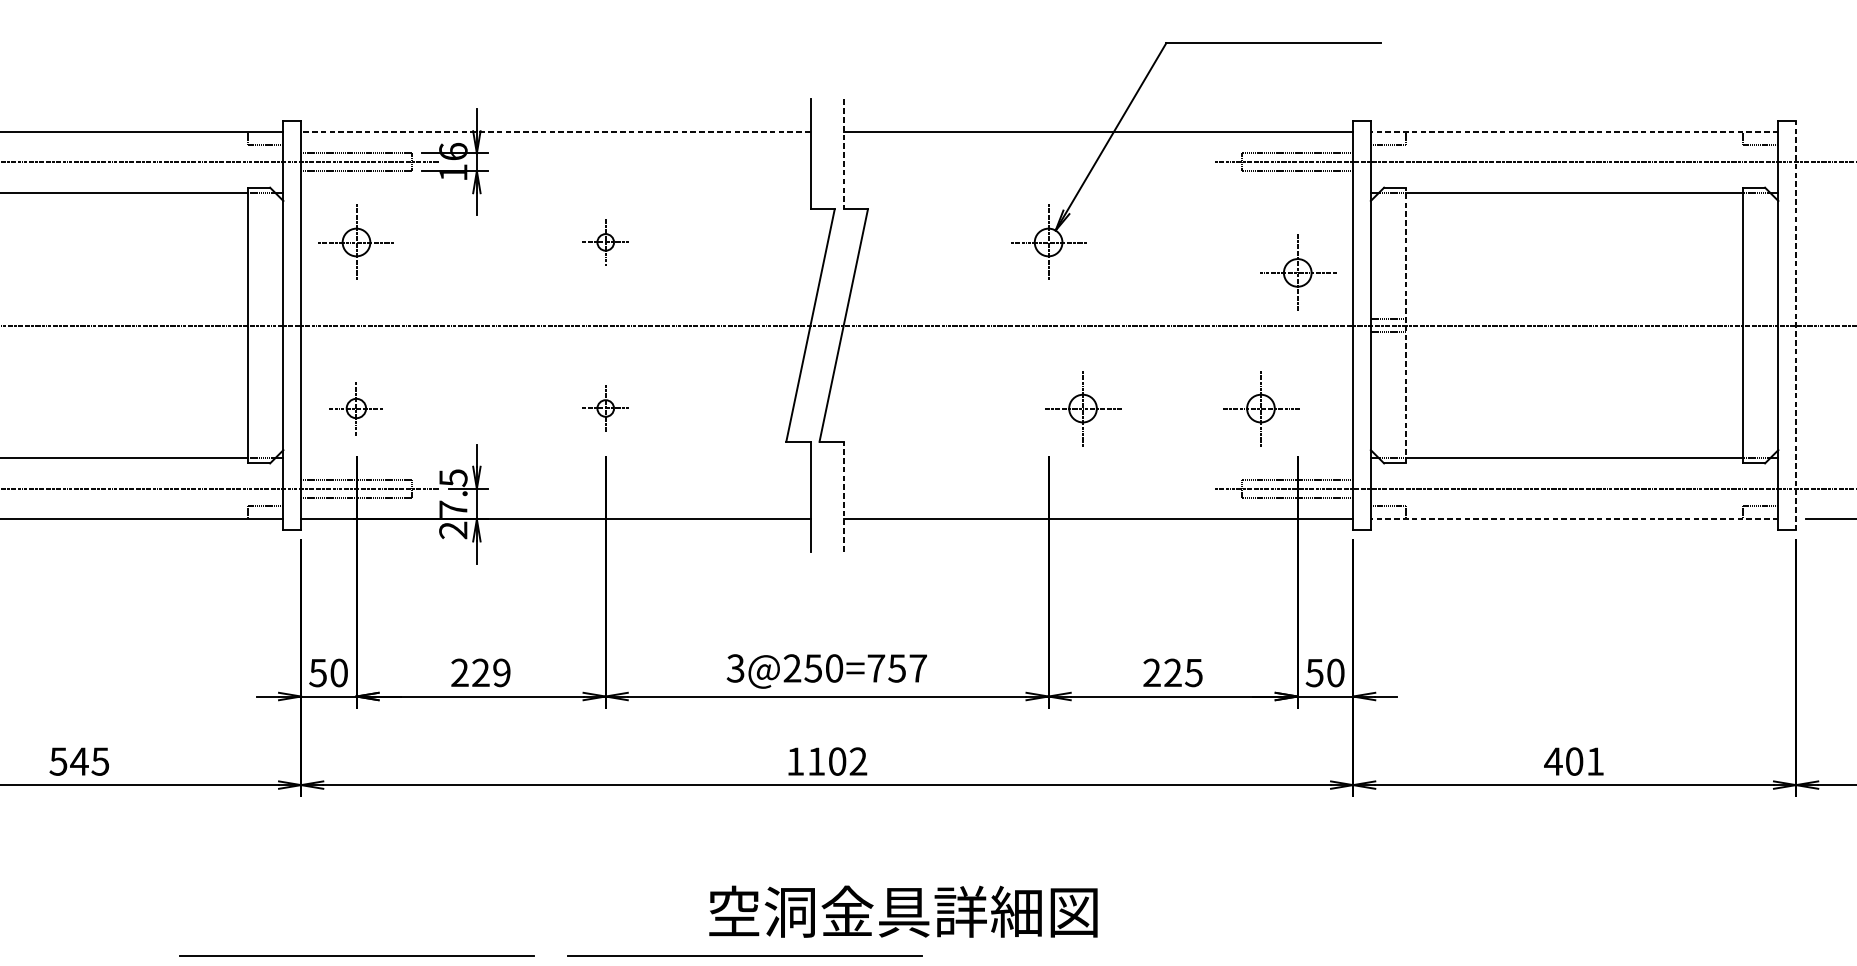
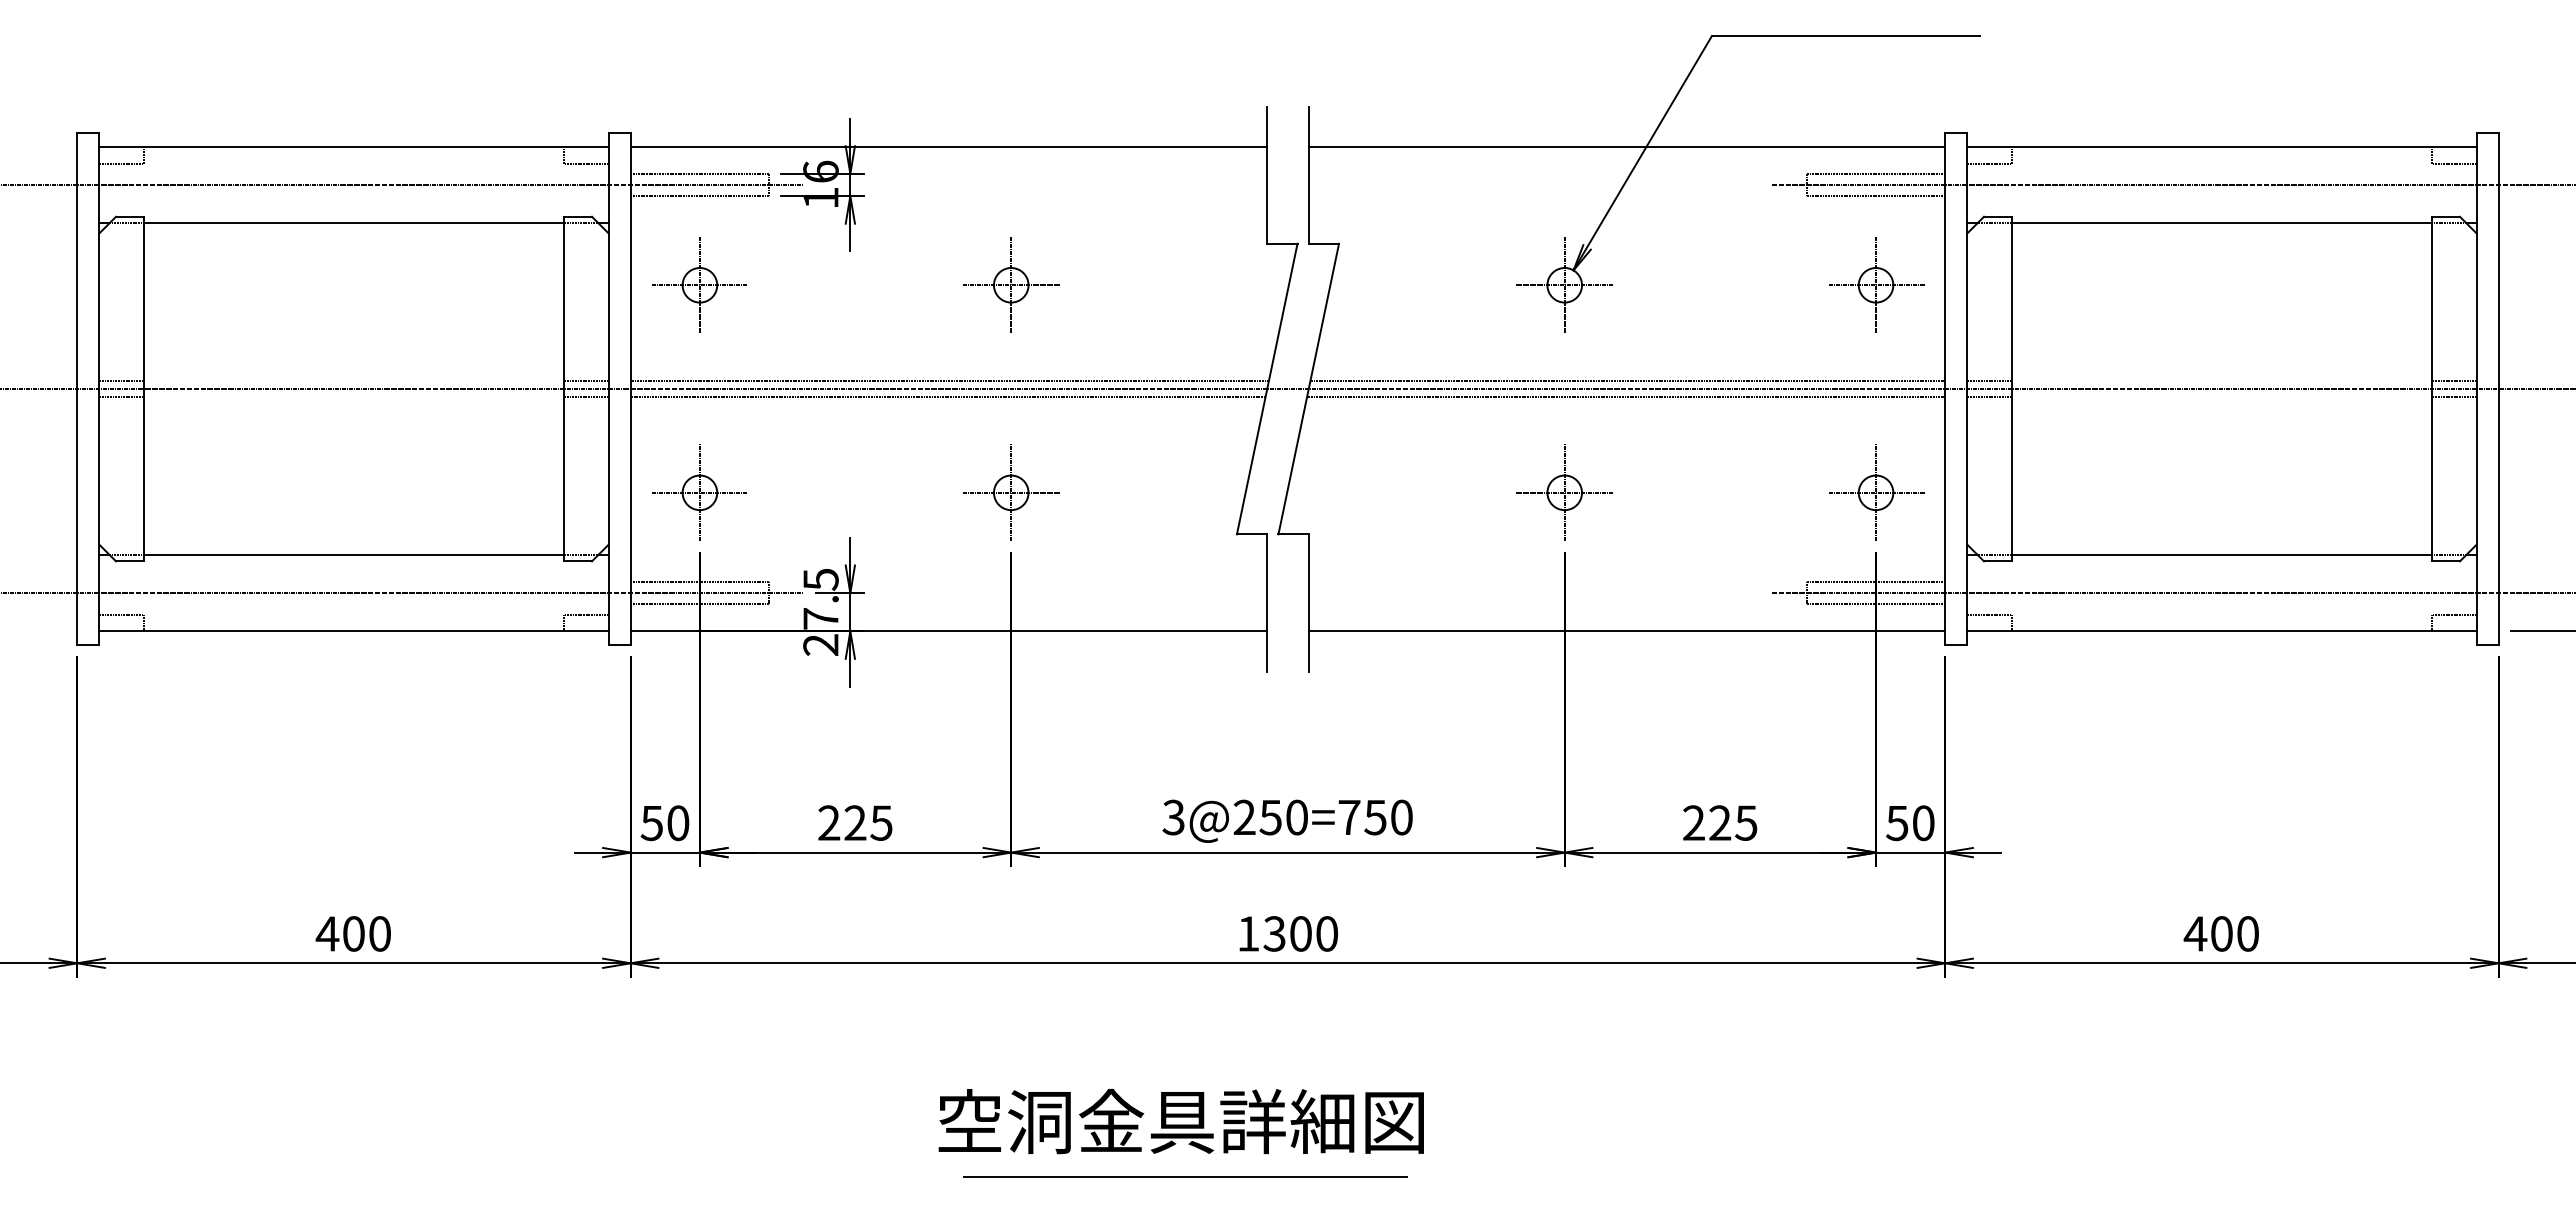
line: (555, 131) -> (948, 146), dashed -> solid
line: (1574, 131) -> (2221, 146), dashed -> solid
line: (843, 154) -> (1308, 175), dashed -> solid
part: (605, 241) -> (1011, 284), size x1.67
part: (1298, 272) -> (1876, 284), moved
line: (265, 318) -> (586, 380), added
line: (556, 318) -> (949, 380), added
line: (1098, 318) -> (1627, 380), added
line: (1760, 318) -> (2454, 380), added
line: (1406, 325) -> (2011, 388), dashed -> solid
line: (1795, 325) -> (2498, 389), dashed -> solid
line: (265, 332) -> (586, 397), added
line: (554, 332) -> (947, 397), added
line: (1098, 332) -> (1626, 397), added
line: (1760, 332) -> (2454, 397), added
part: (356, 408) -> (699, 492), size x1.43
part: (605, 408) -> (1011, 492), size x1.67
part: (1082, 408) -> (1564, 492), moved
part: (1261, 408) -> (1876, 492), moved
line: (843, 496) -> (1308, 602), dashed -> solid
line: (1574, 519) -> (2221, 631), dashed -> solid
text: (917, 668) -> (1401, 817), 3@250=757 -> 3@250=750
text: (501, 672) -> (881, 822), 229 -> 225
text: (78, 761) -> (352, 933), 545 -> 400
text: (837, 761) -> (1300, 933), 1102 -> 1300
text: (1595, 761) -> (2247, 933), 401 -> 400
text: (902, 911) -> (1180, 1121), moved
line: (356, 955) -> (700, 1176), removed

